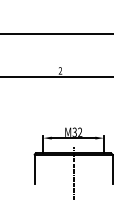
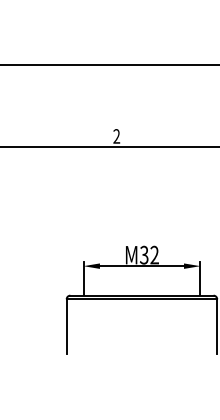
line: (73, 172) -> (141, 332), removed

